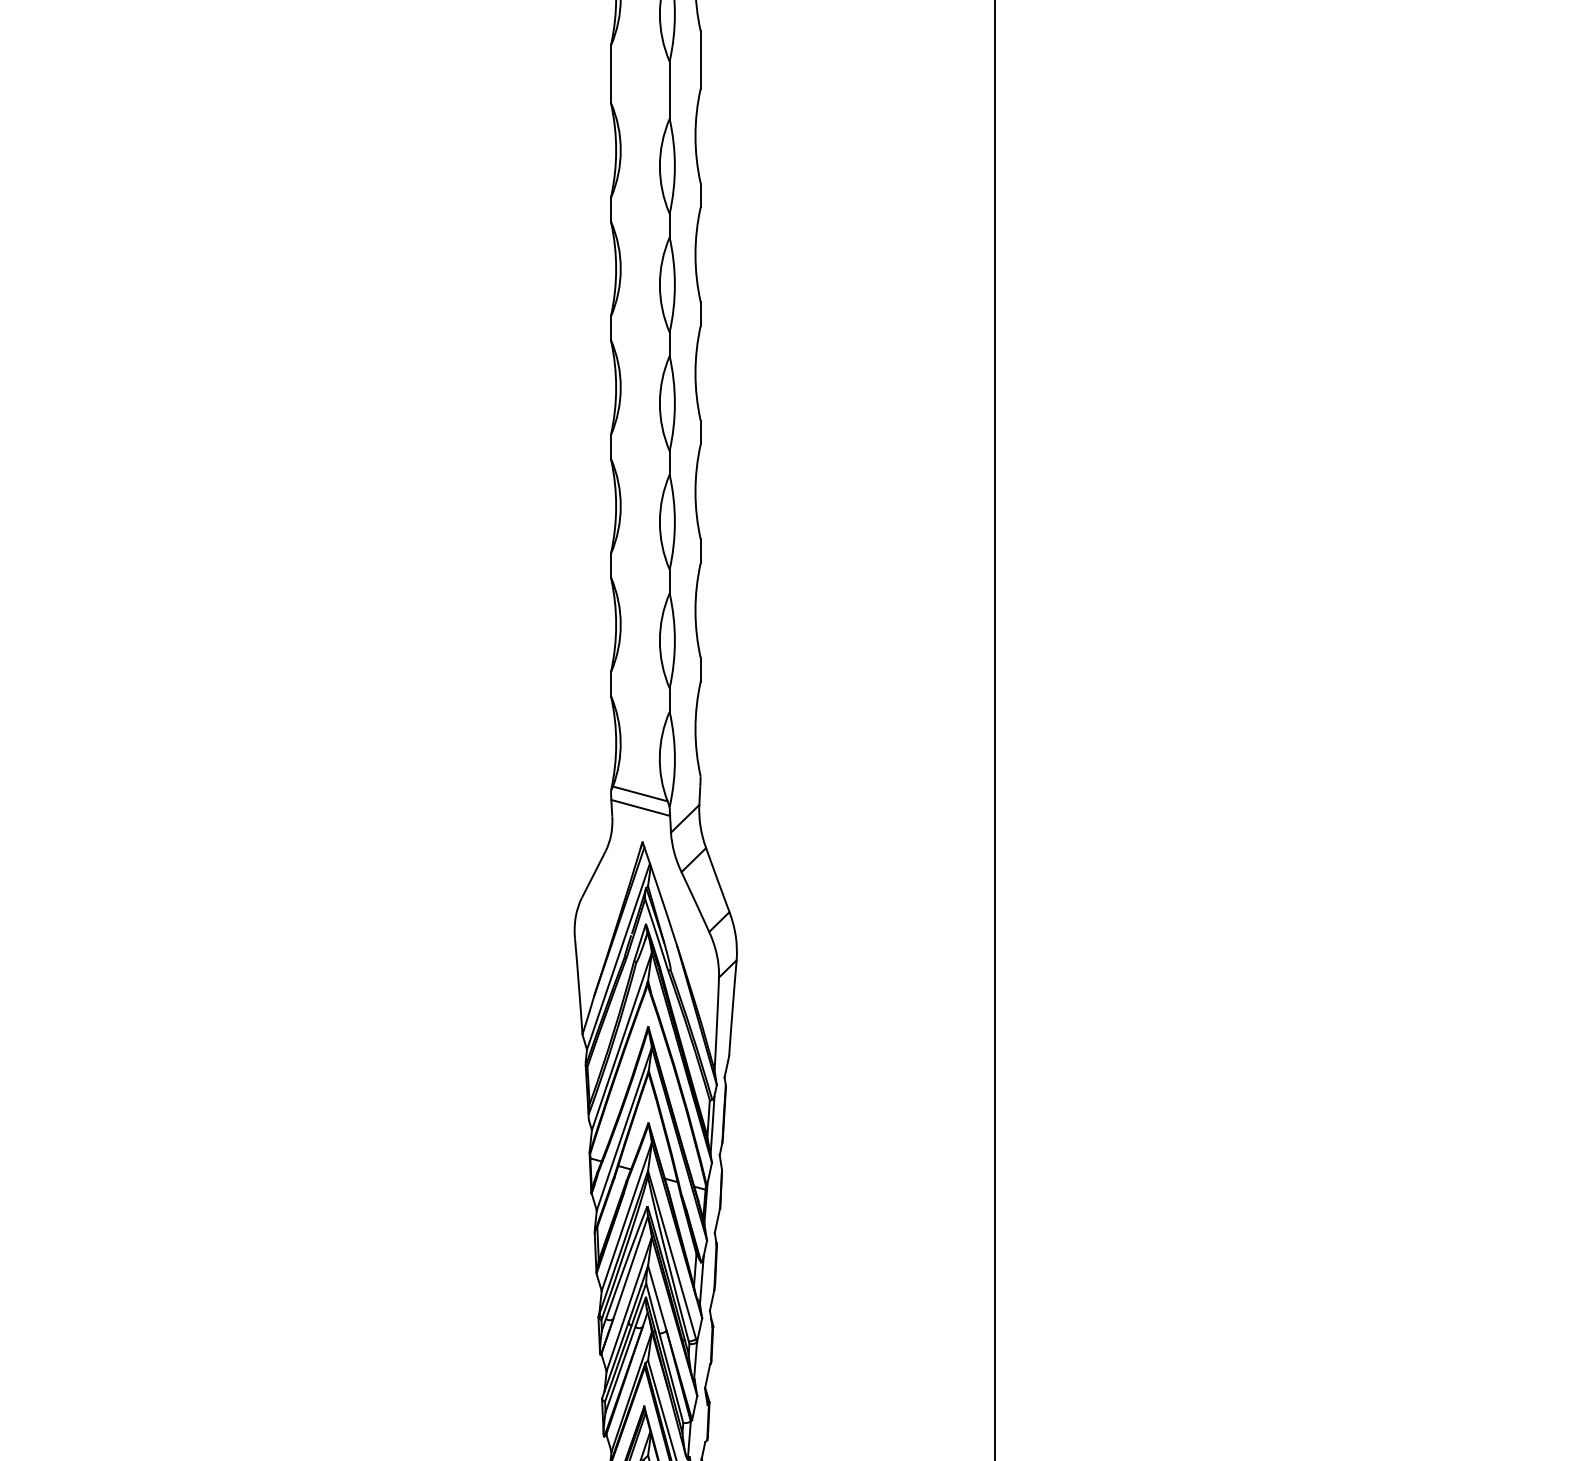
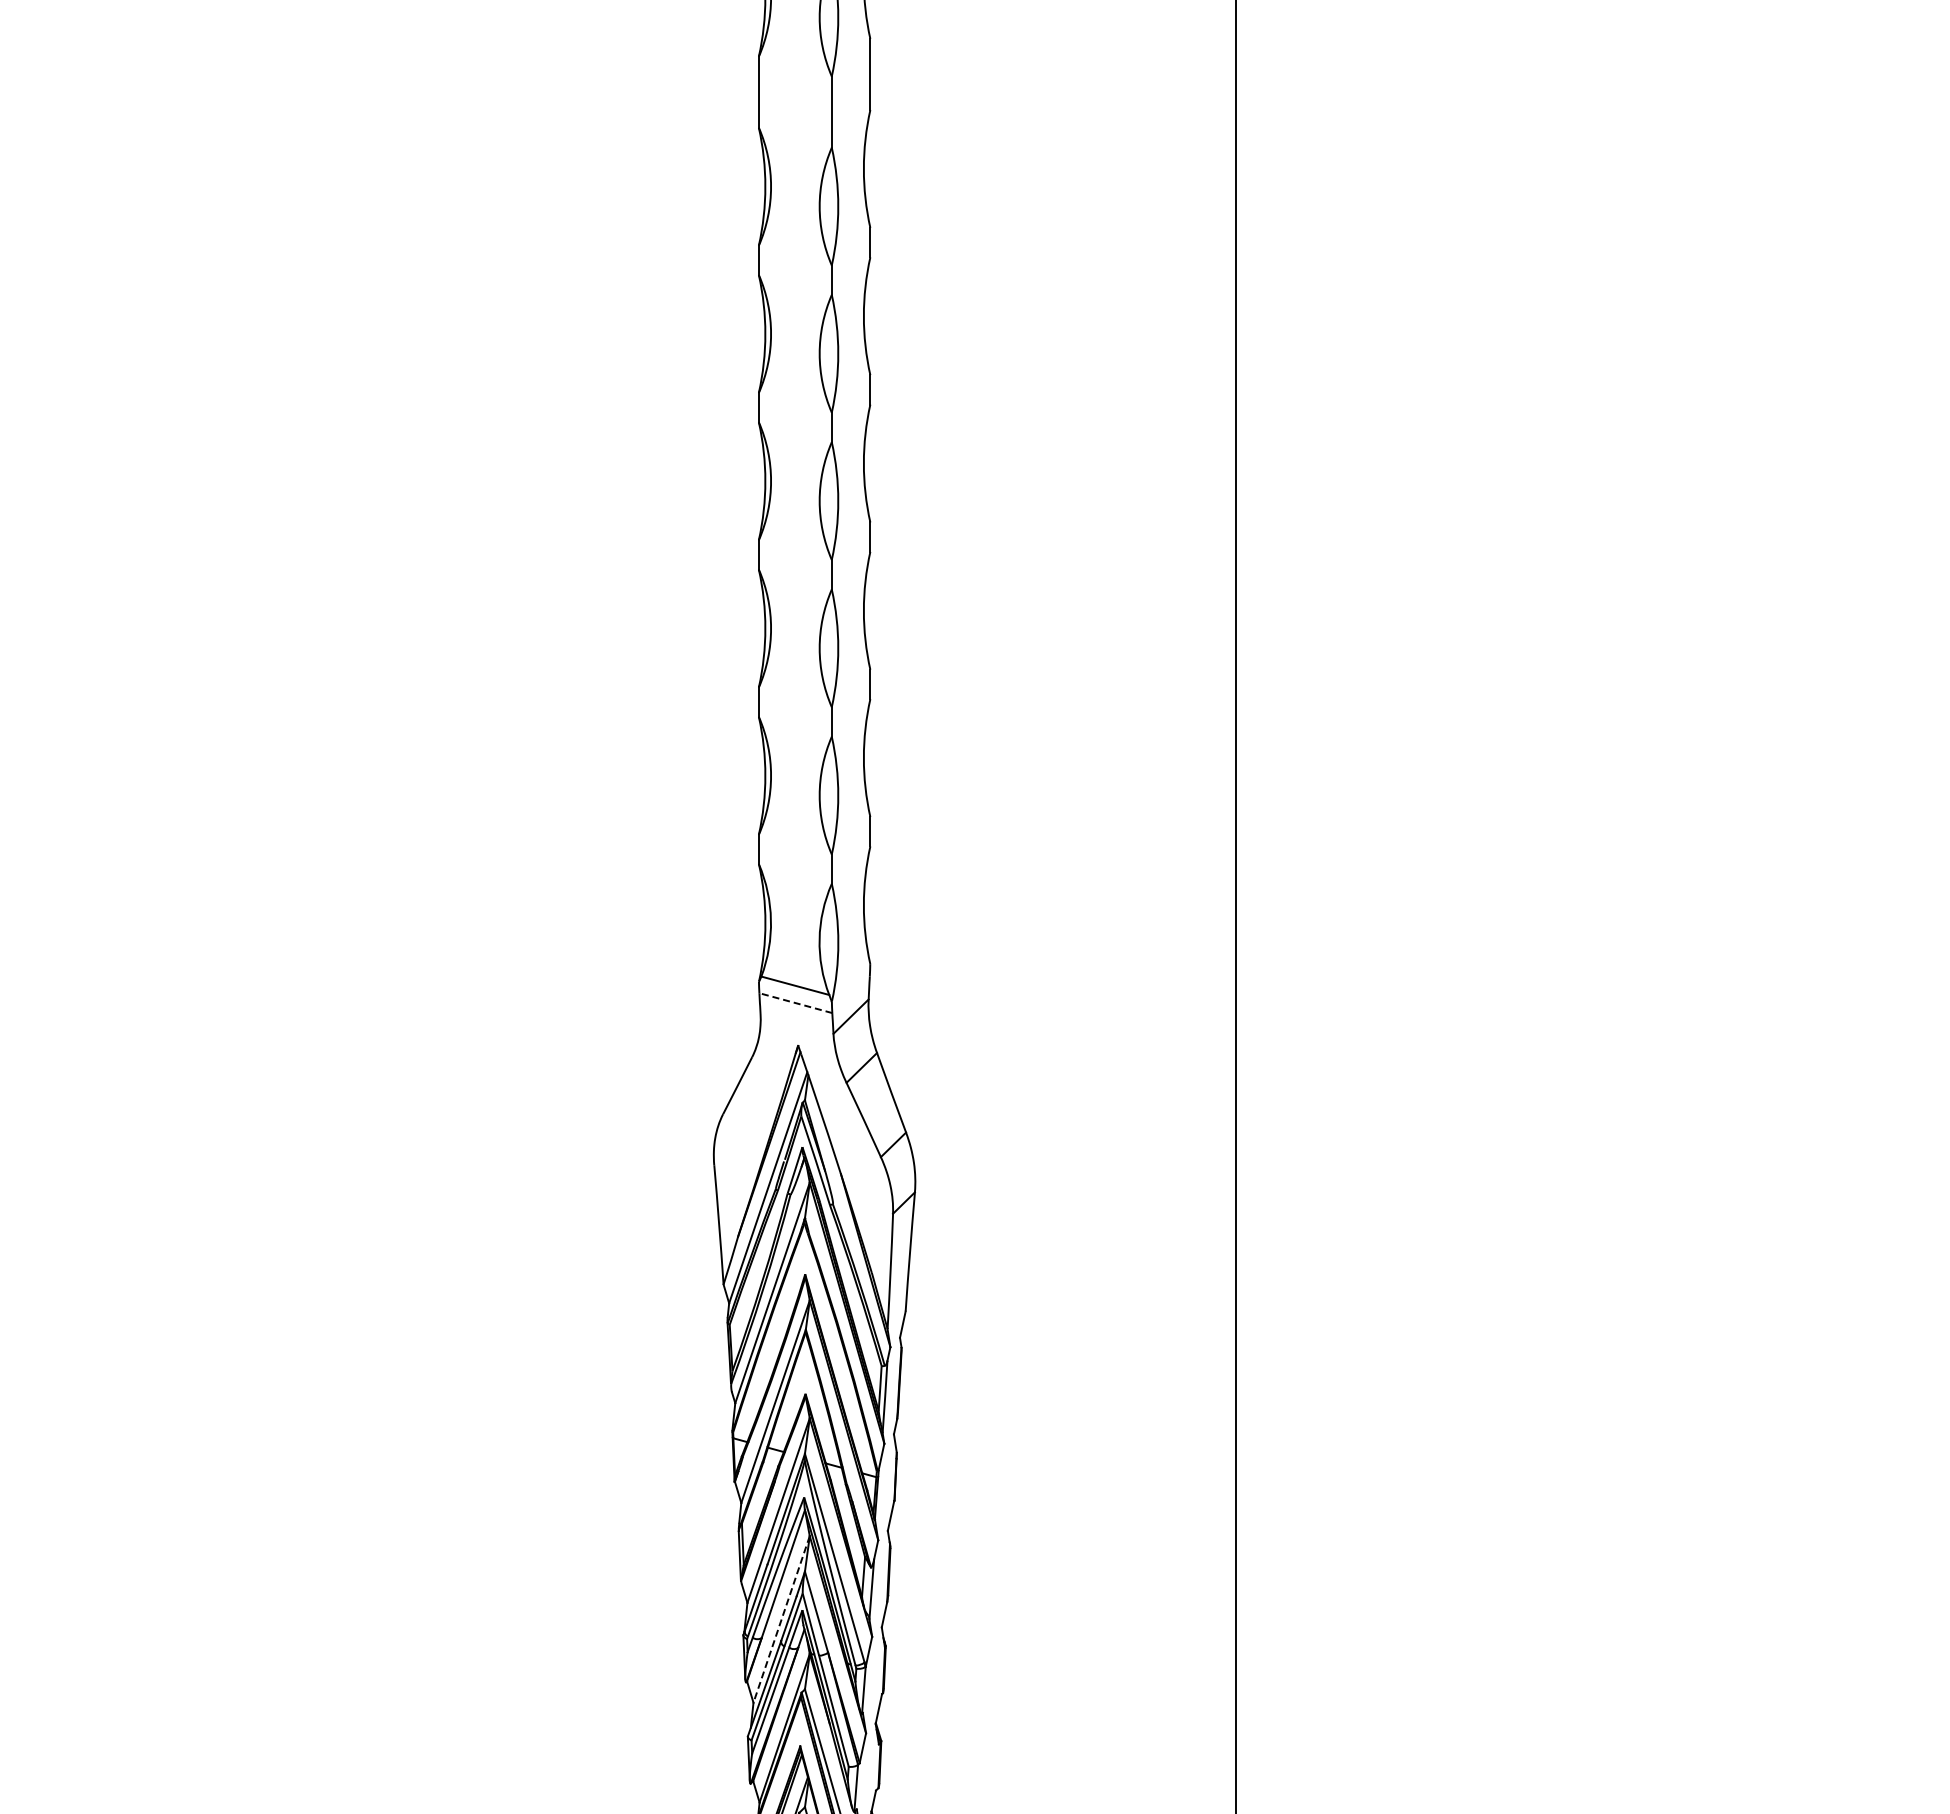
line: (640, 808) -> (795, 1003), solid -> dashed
line: (629, 1304) -> (781, 1619), solid -> dashed

